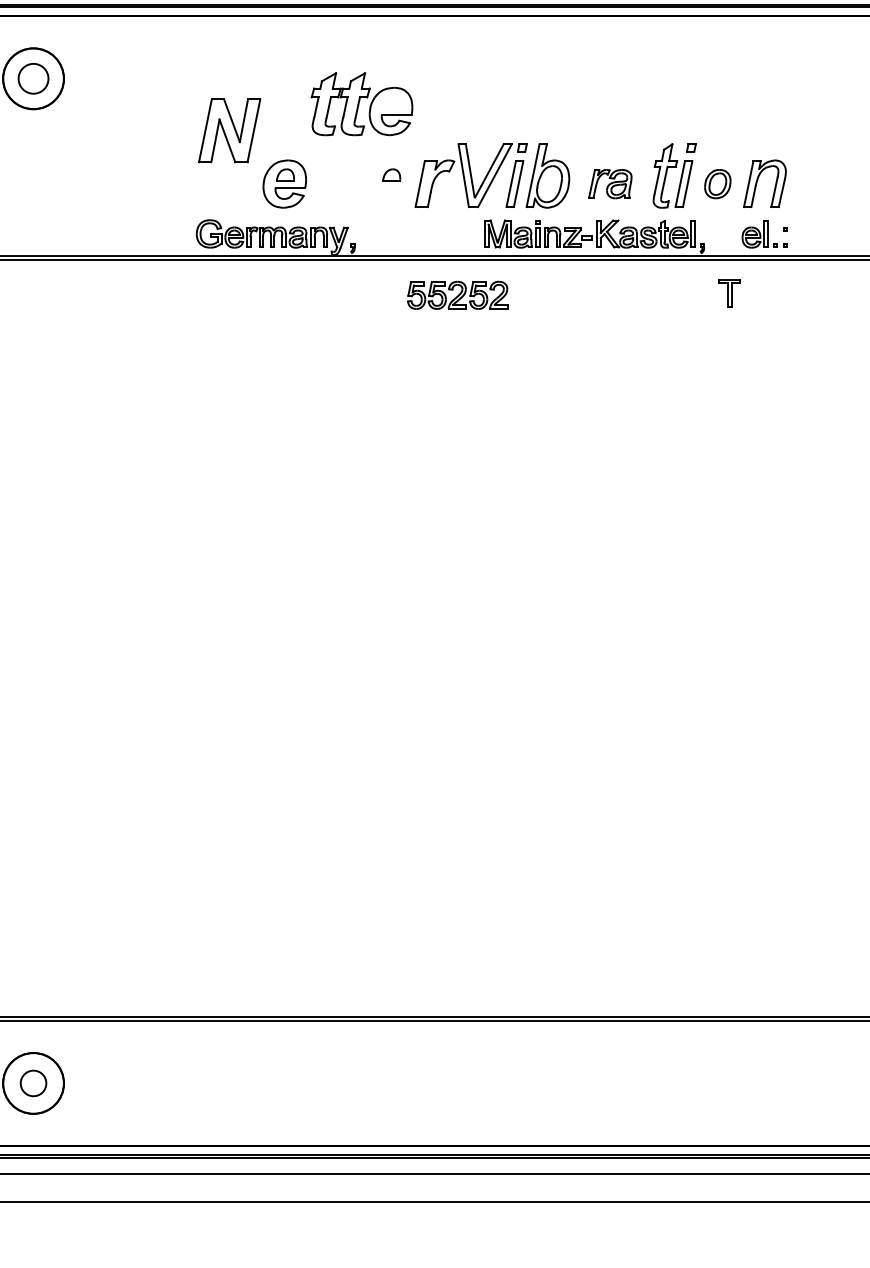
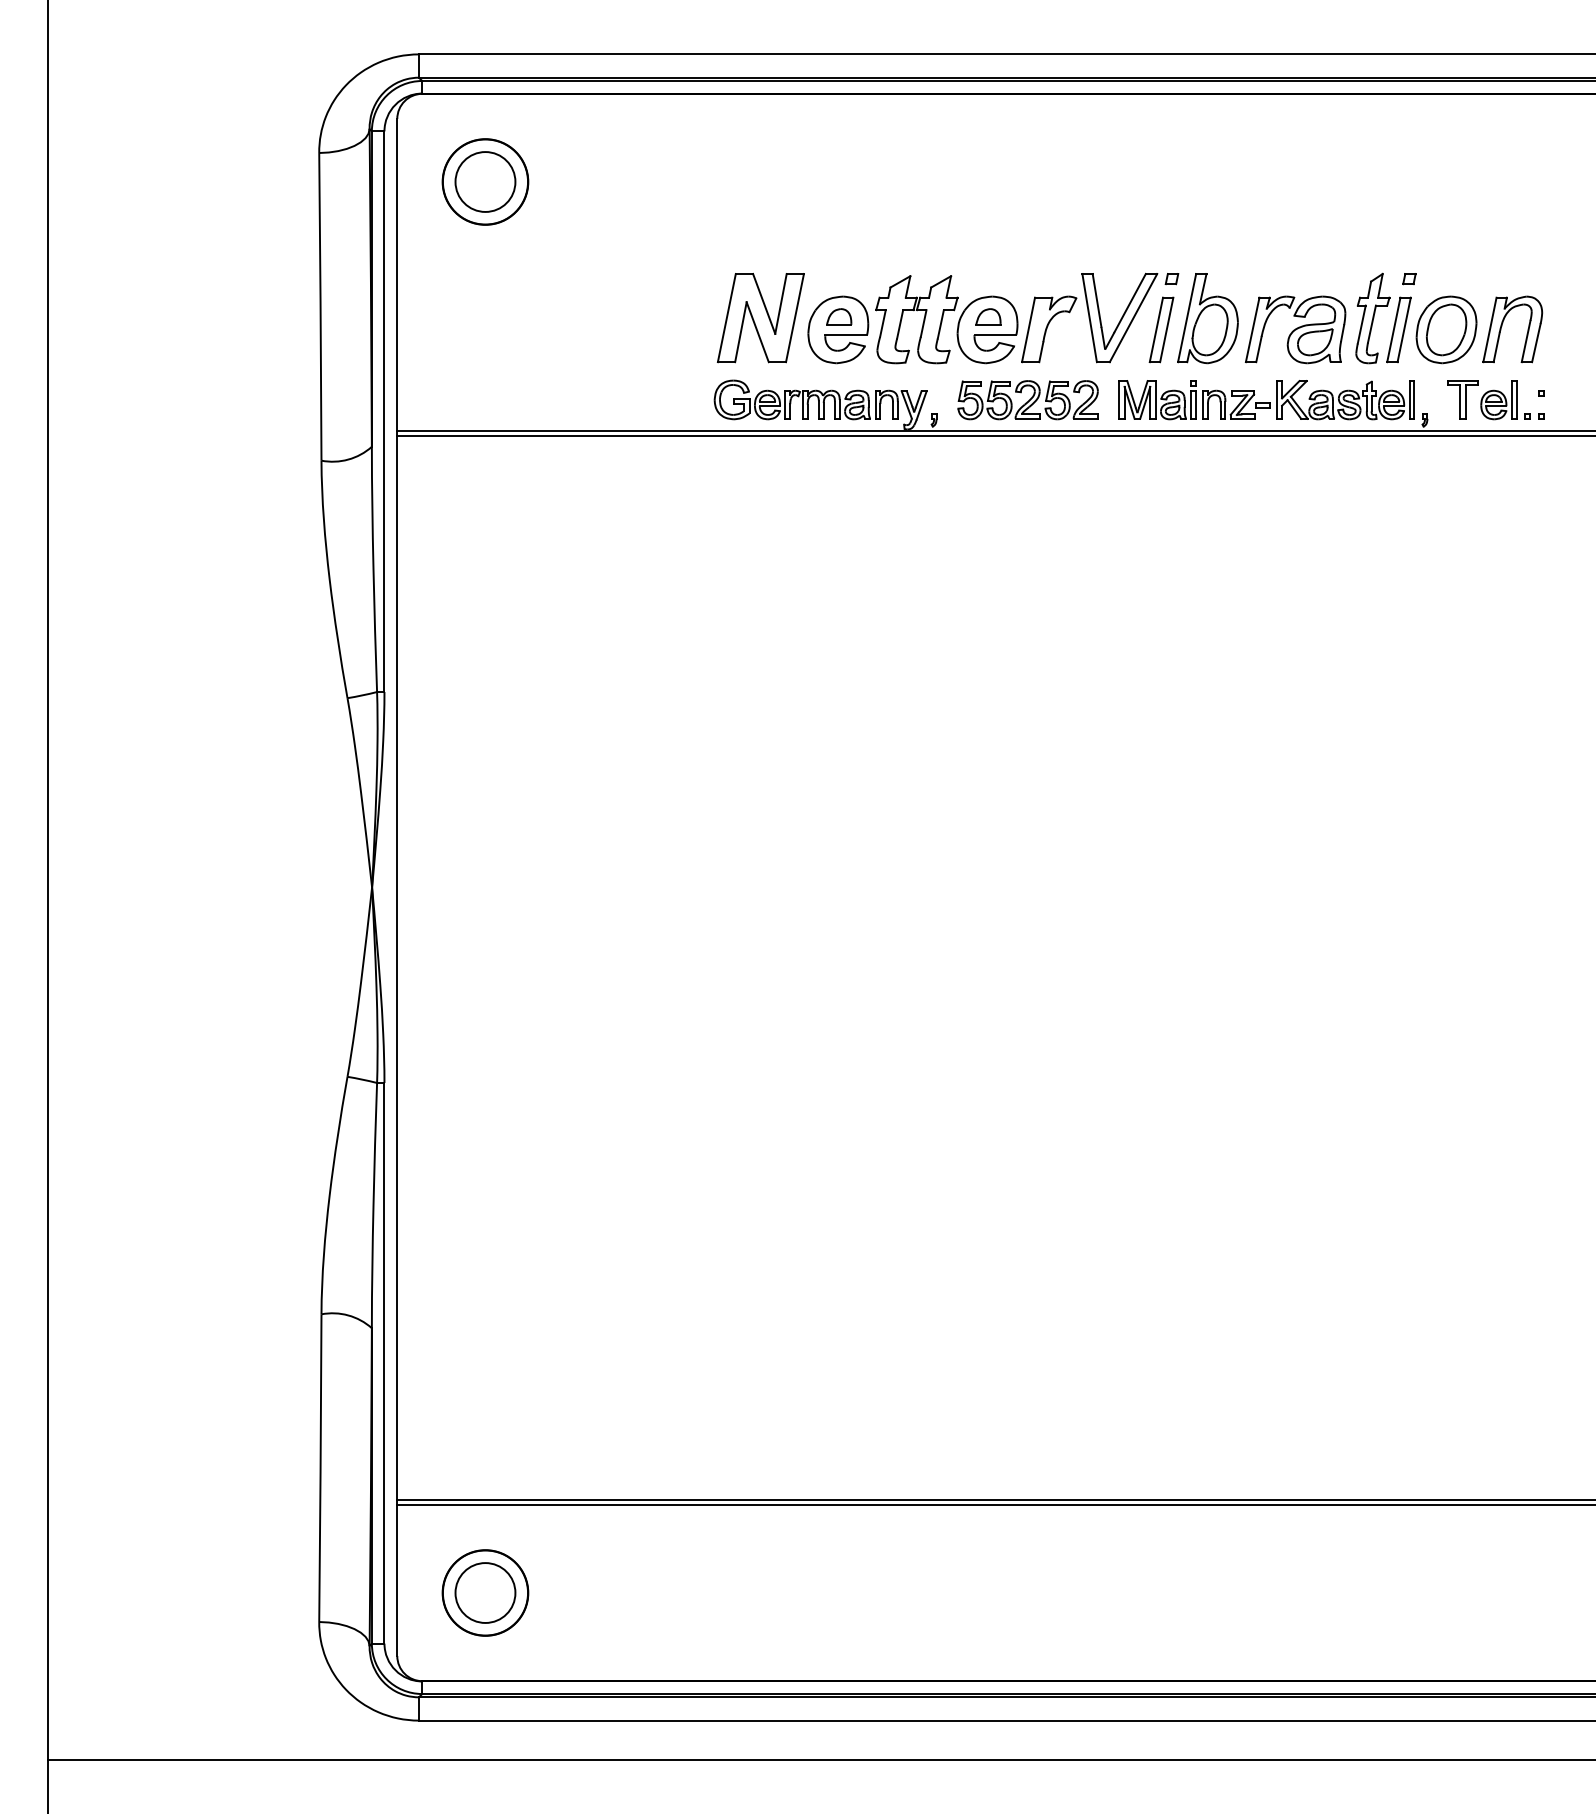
circle: (33, 78) -> (485, 181), size x1.43
part: (361, 104) -> (946, 319), moved
part: (229, 131) -> (760, 318), moved
part: (610, 183) -> (1295, 329), size x1.67
part: (717, 183) -> (1446, 329), size x1.67
part: (729, 293) -> (1462, 399), moved
part: (457, 295) -> (1027, 400), moved
circle: (33, 1083) -> (485, 1592), size x1.67

